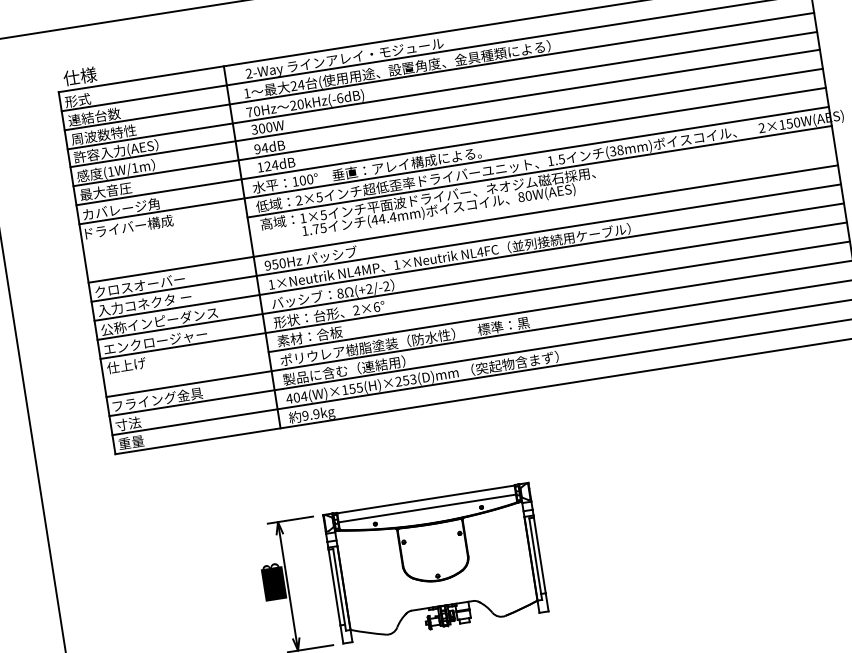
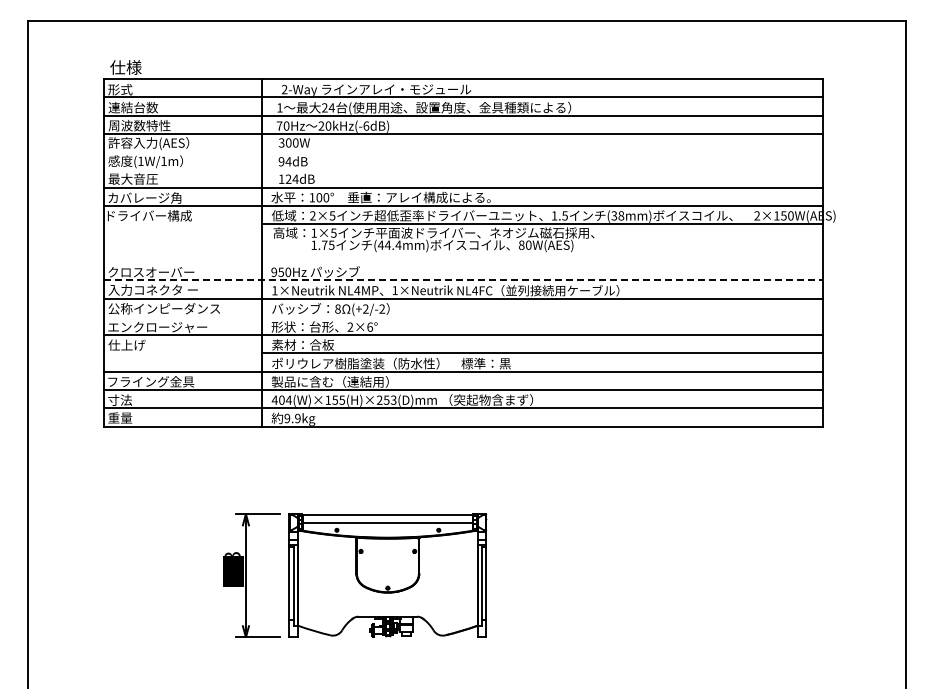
line: (445, 108) -> (463, 151), removed
line: (448, 127) -> (463, 169), removed
line: (463, 224) -> (463, 262), removed
line: (466, 243) -> (463, 280), solid -> dashed
line: (472, 280) -> (463, 316), removed

